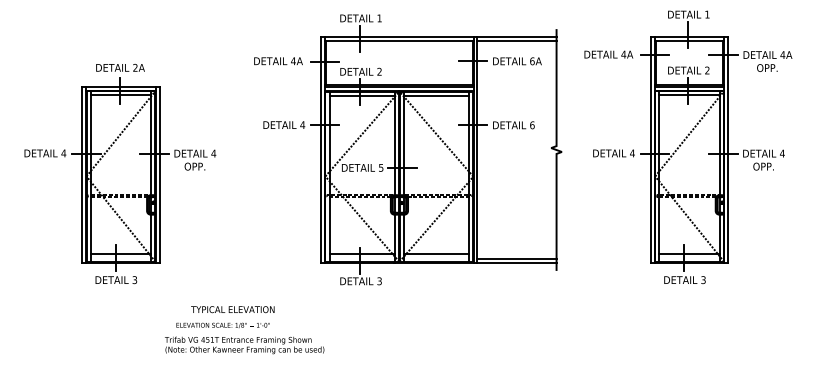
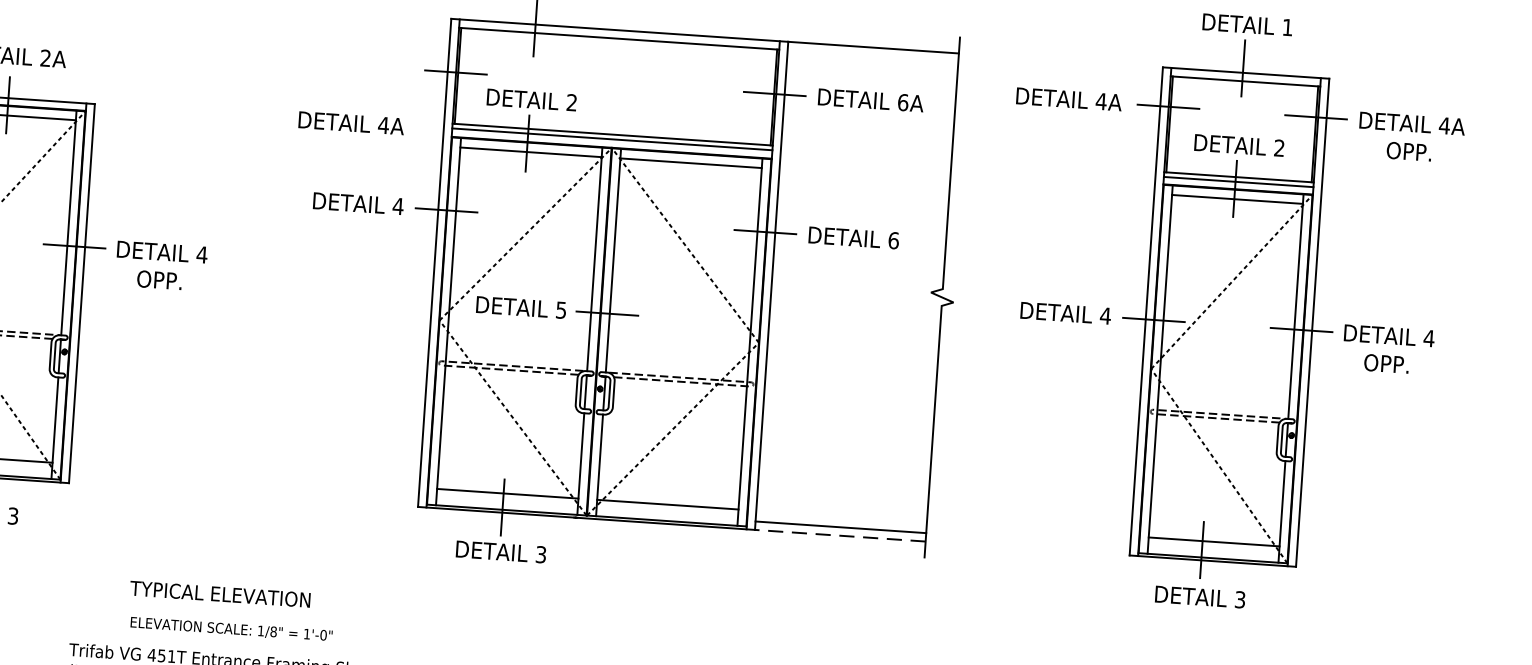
line: (516, 40) -> (871, 55), removed
text: (278, 61) -> (351, 123), moved
line: (517, 263) -> (841, 536), solid -> dashed
text: (222, 324) -> (230, 627), moved

